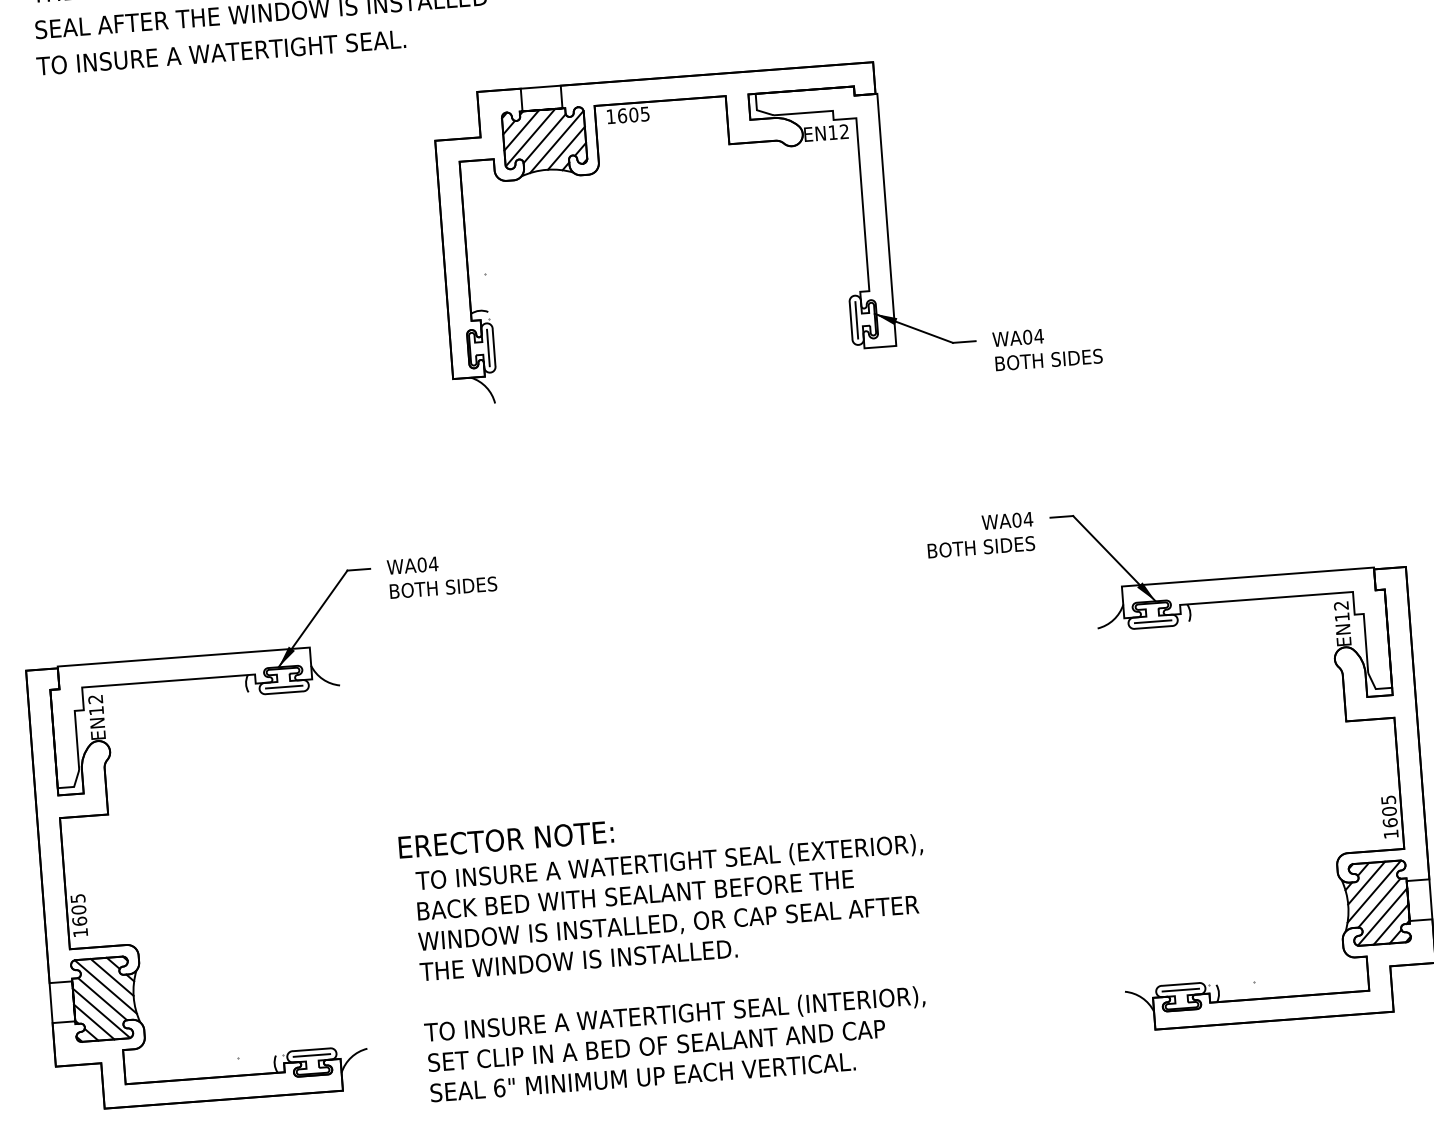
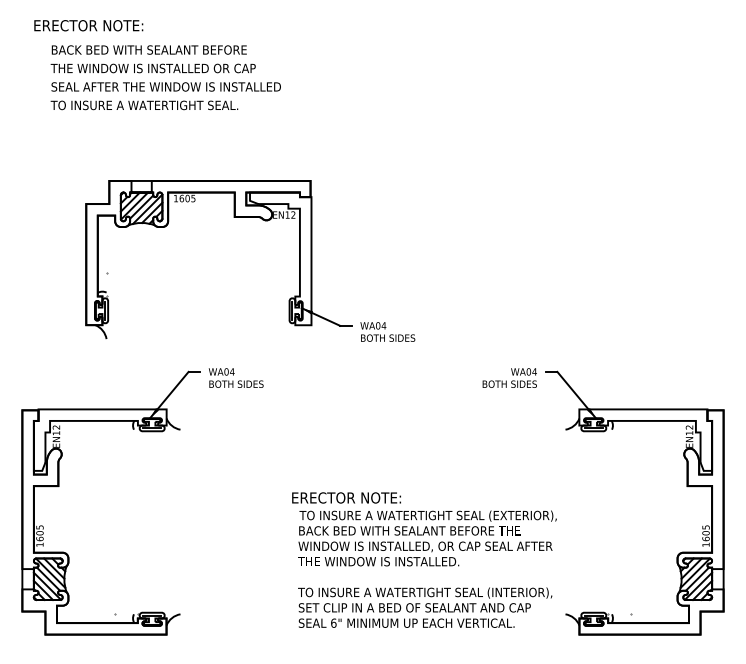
part: (784, 147) -> (262, 220), moved
text: (668, 949) -> (424, 559), moved

